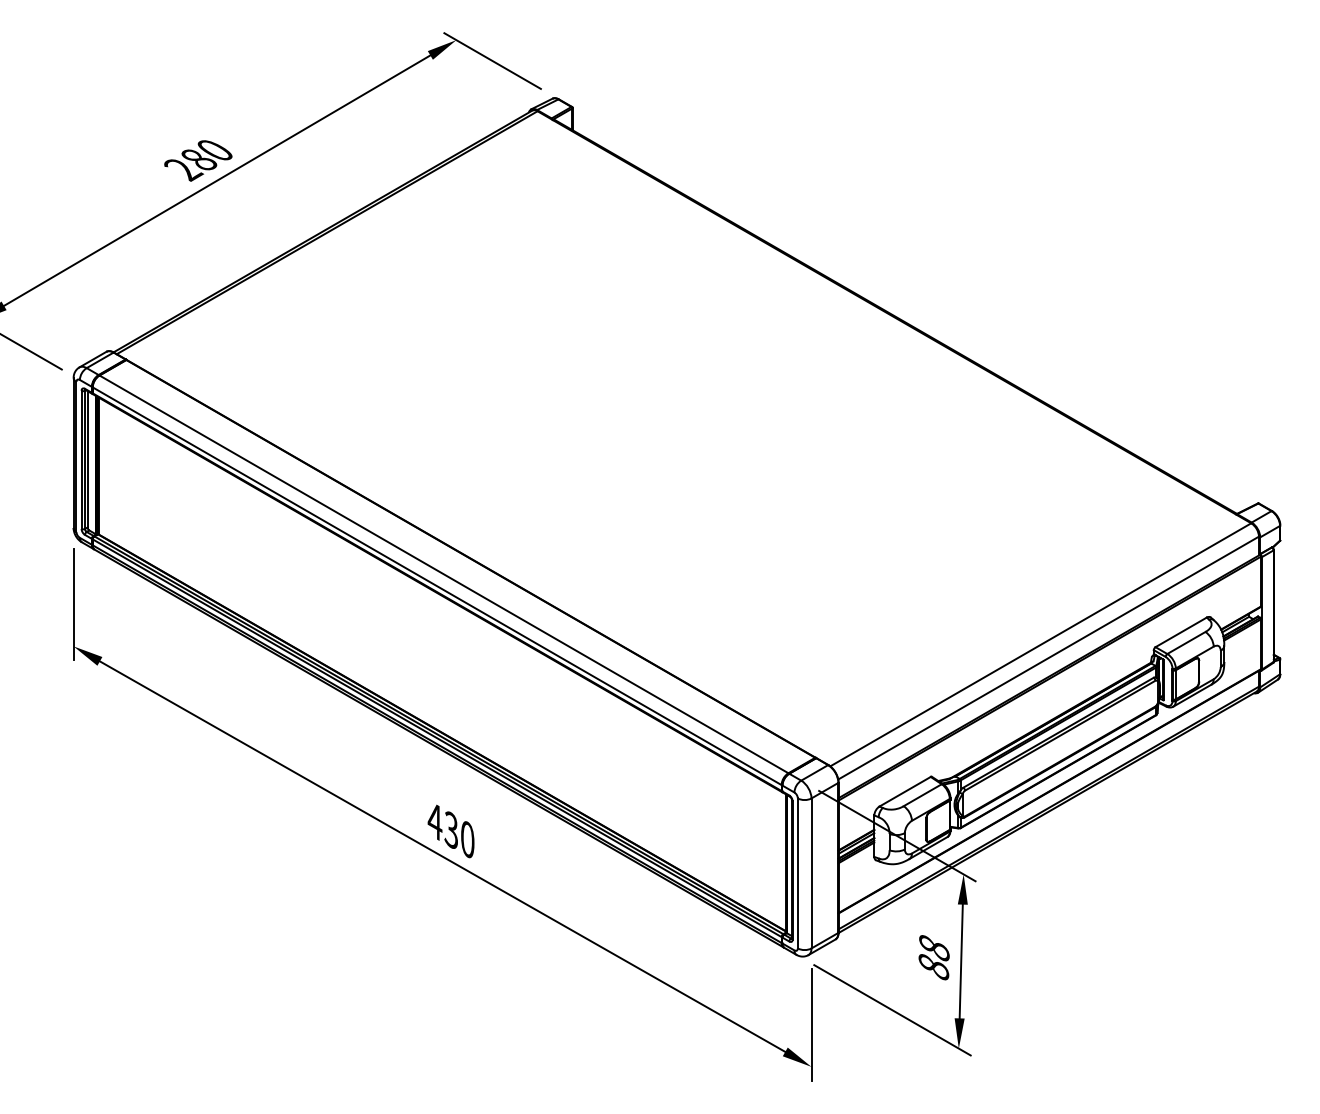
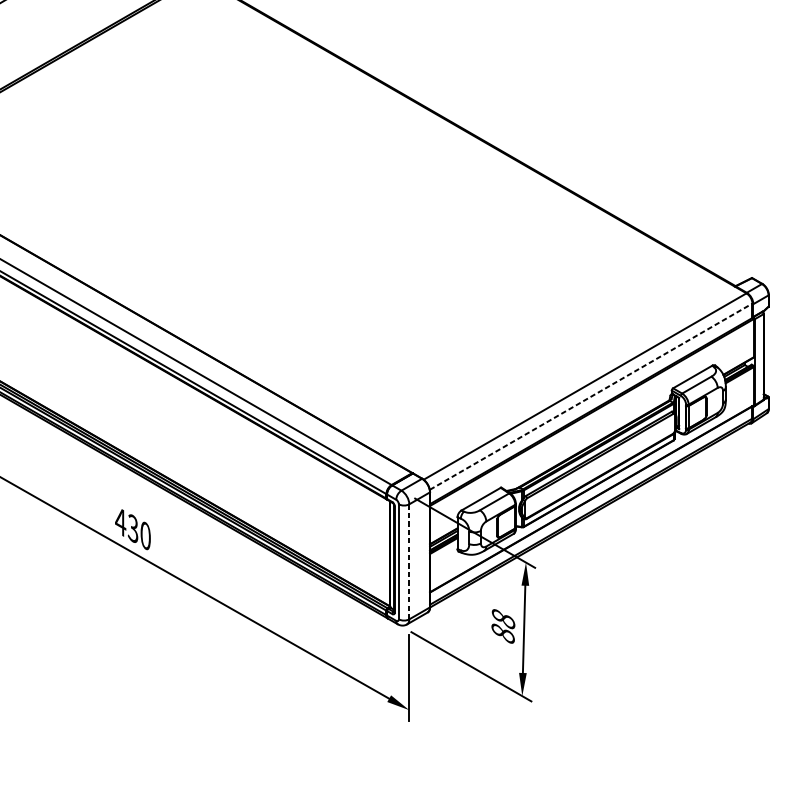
line: (1048, 658) -> (591, 397), solid -> dashed
line: (811, 872) -> (409, 561), solid -> dashed

